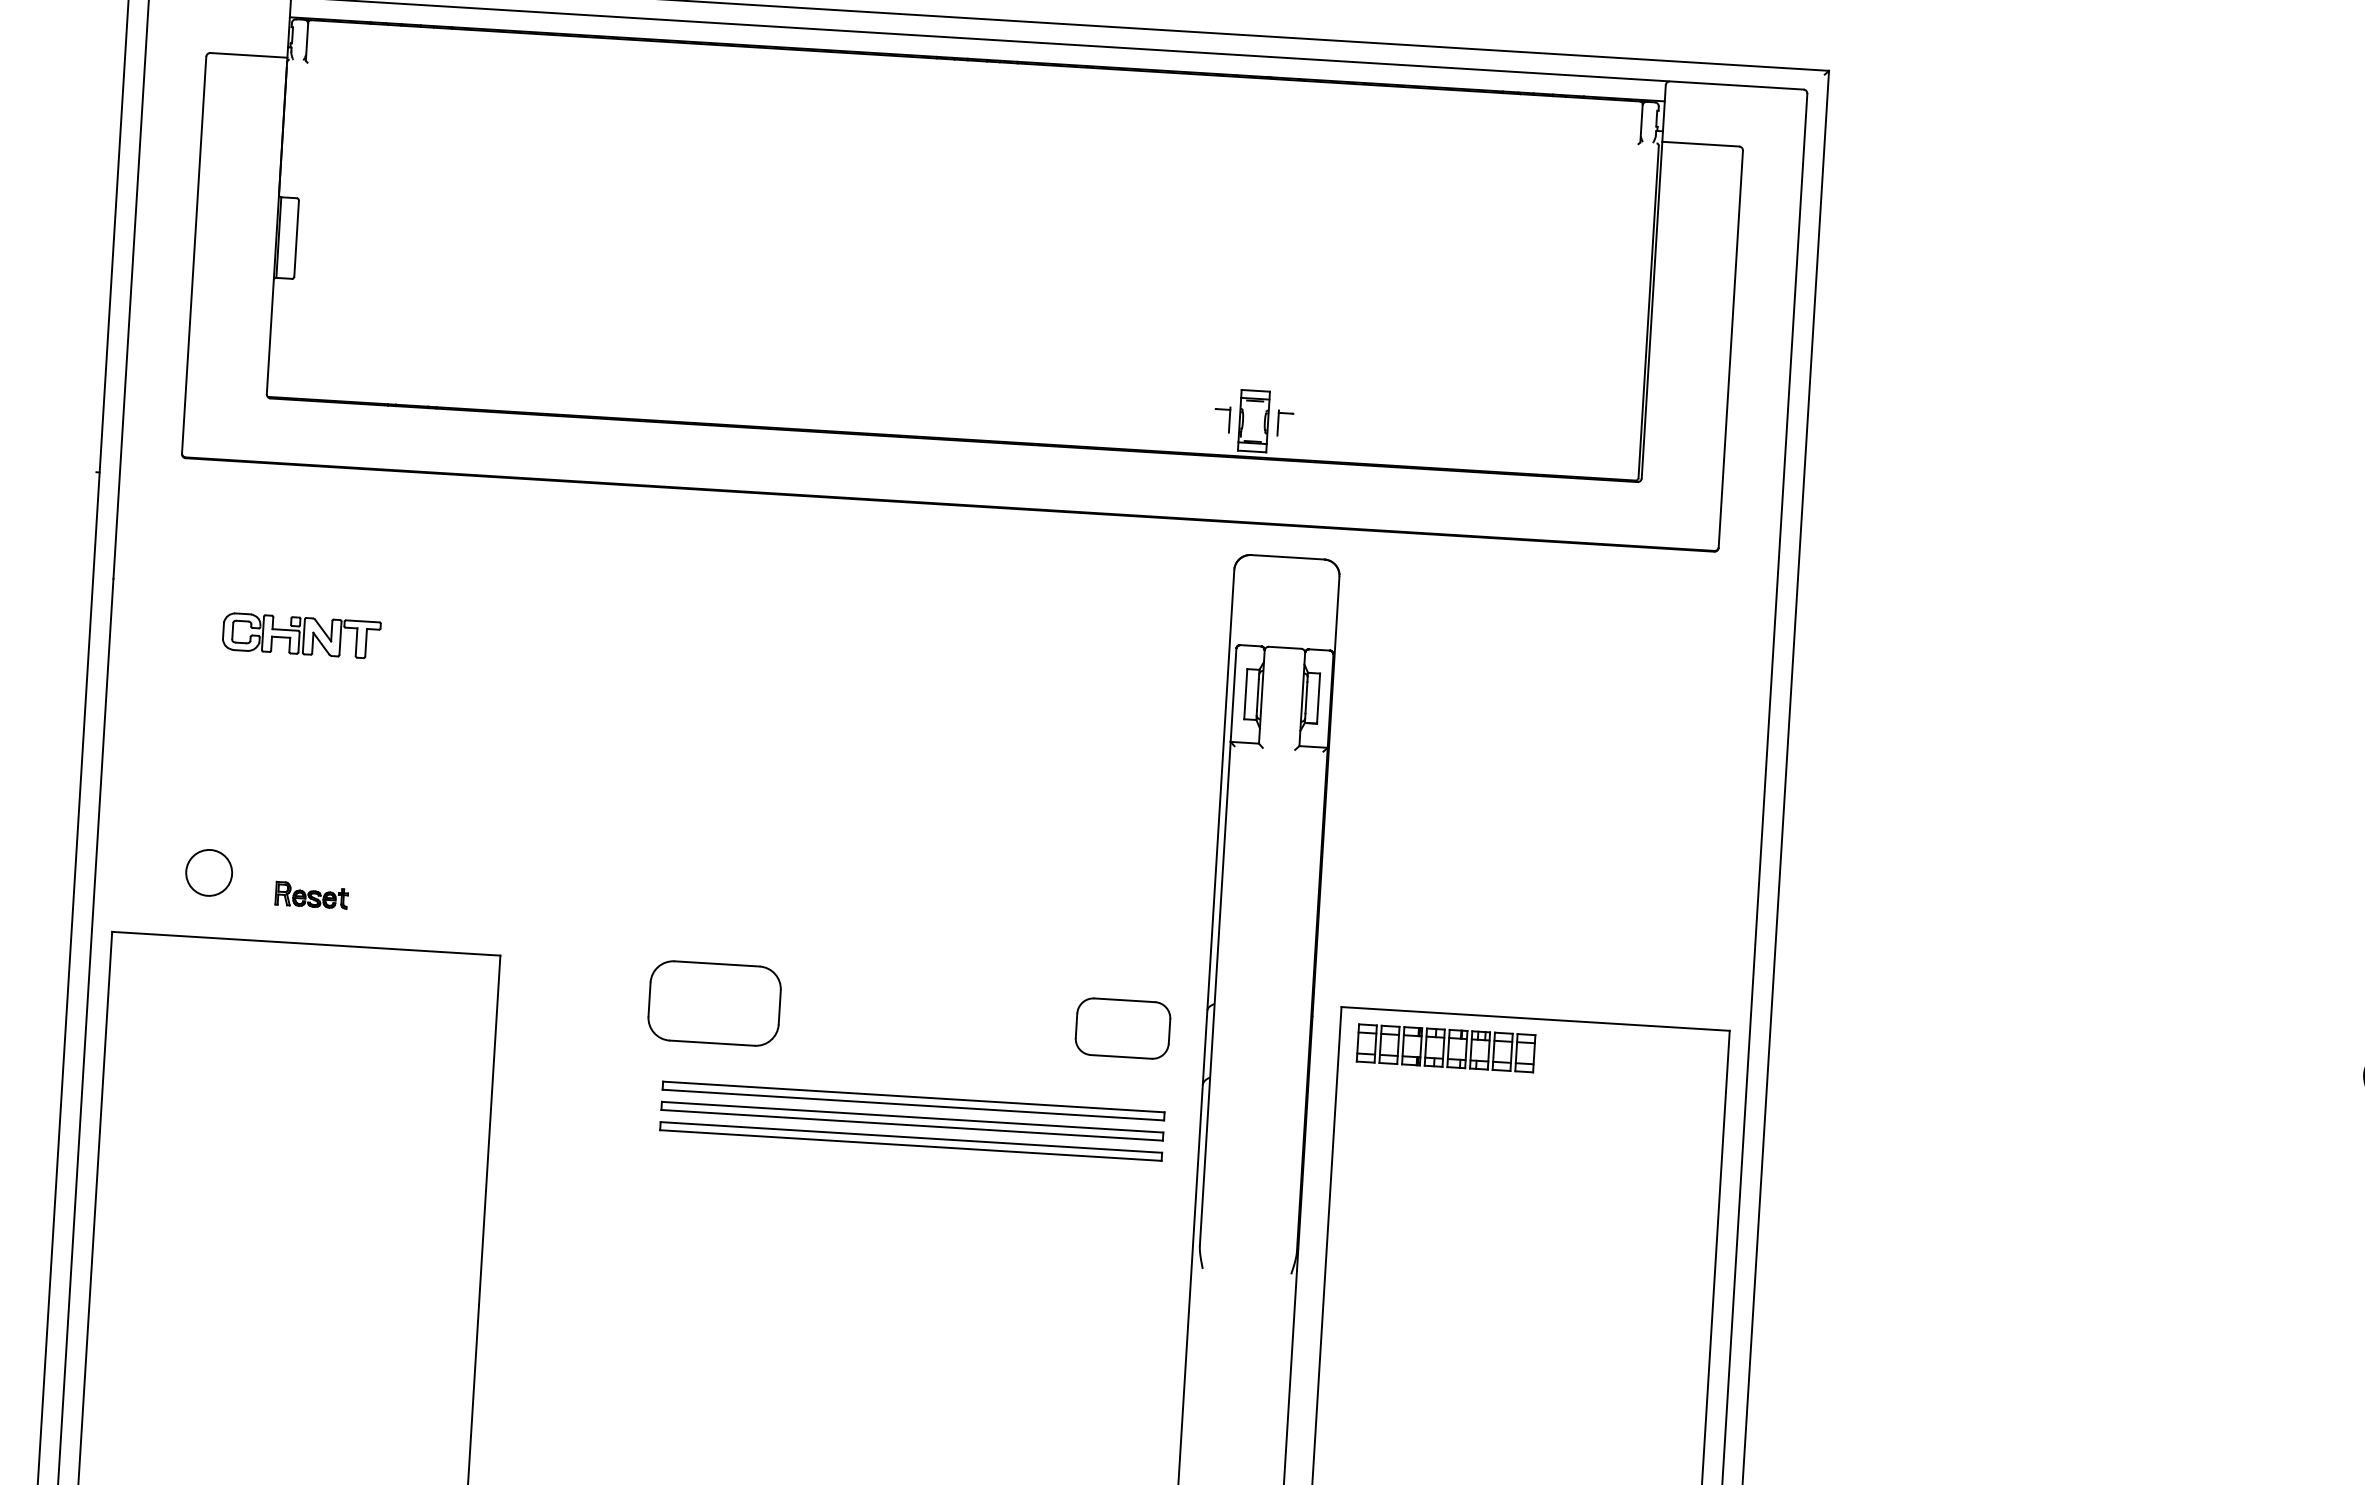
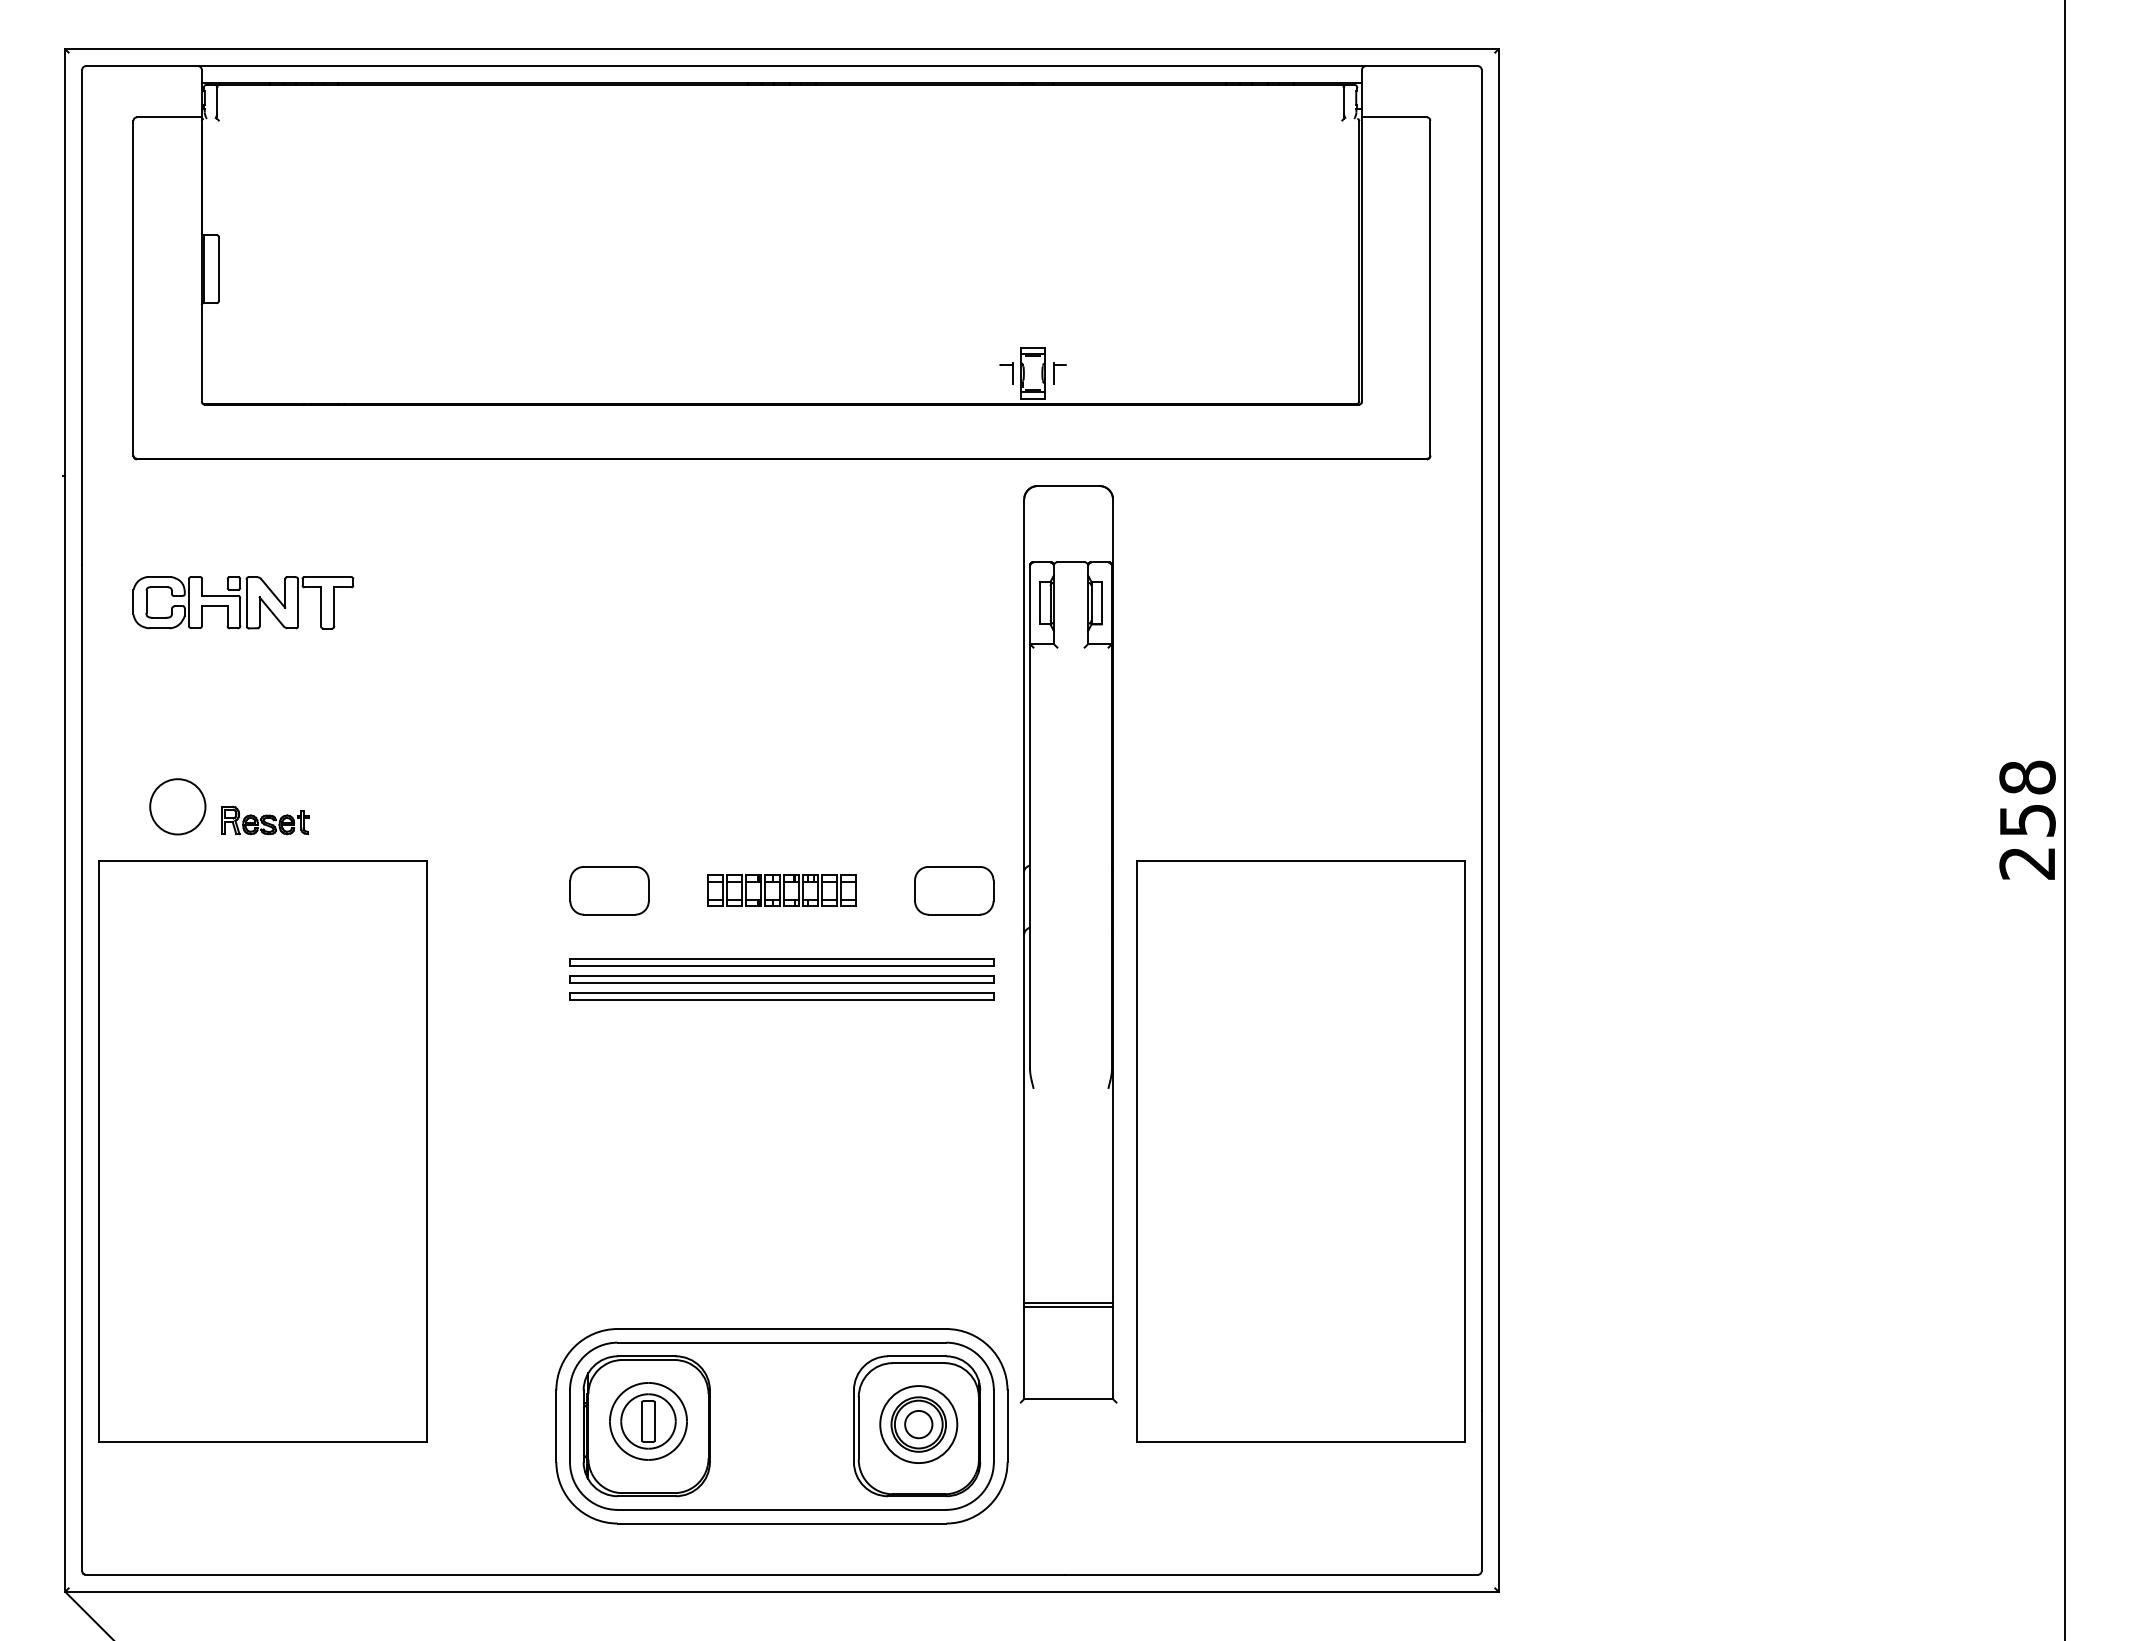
part: (301, 635) -> (243, 602), size x1.67
circle: (208, 872) -> (177, 806), size x1.43
part: (311, 895) -> (265, 820), size x1.43
part: (714, 1003) -> (609, 890), size x0.71
part: (1445, 1047) -> (781, 890), moved

